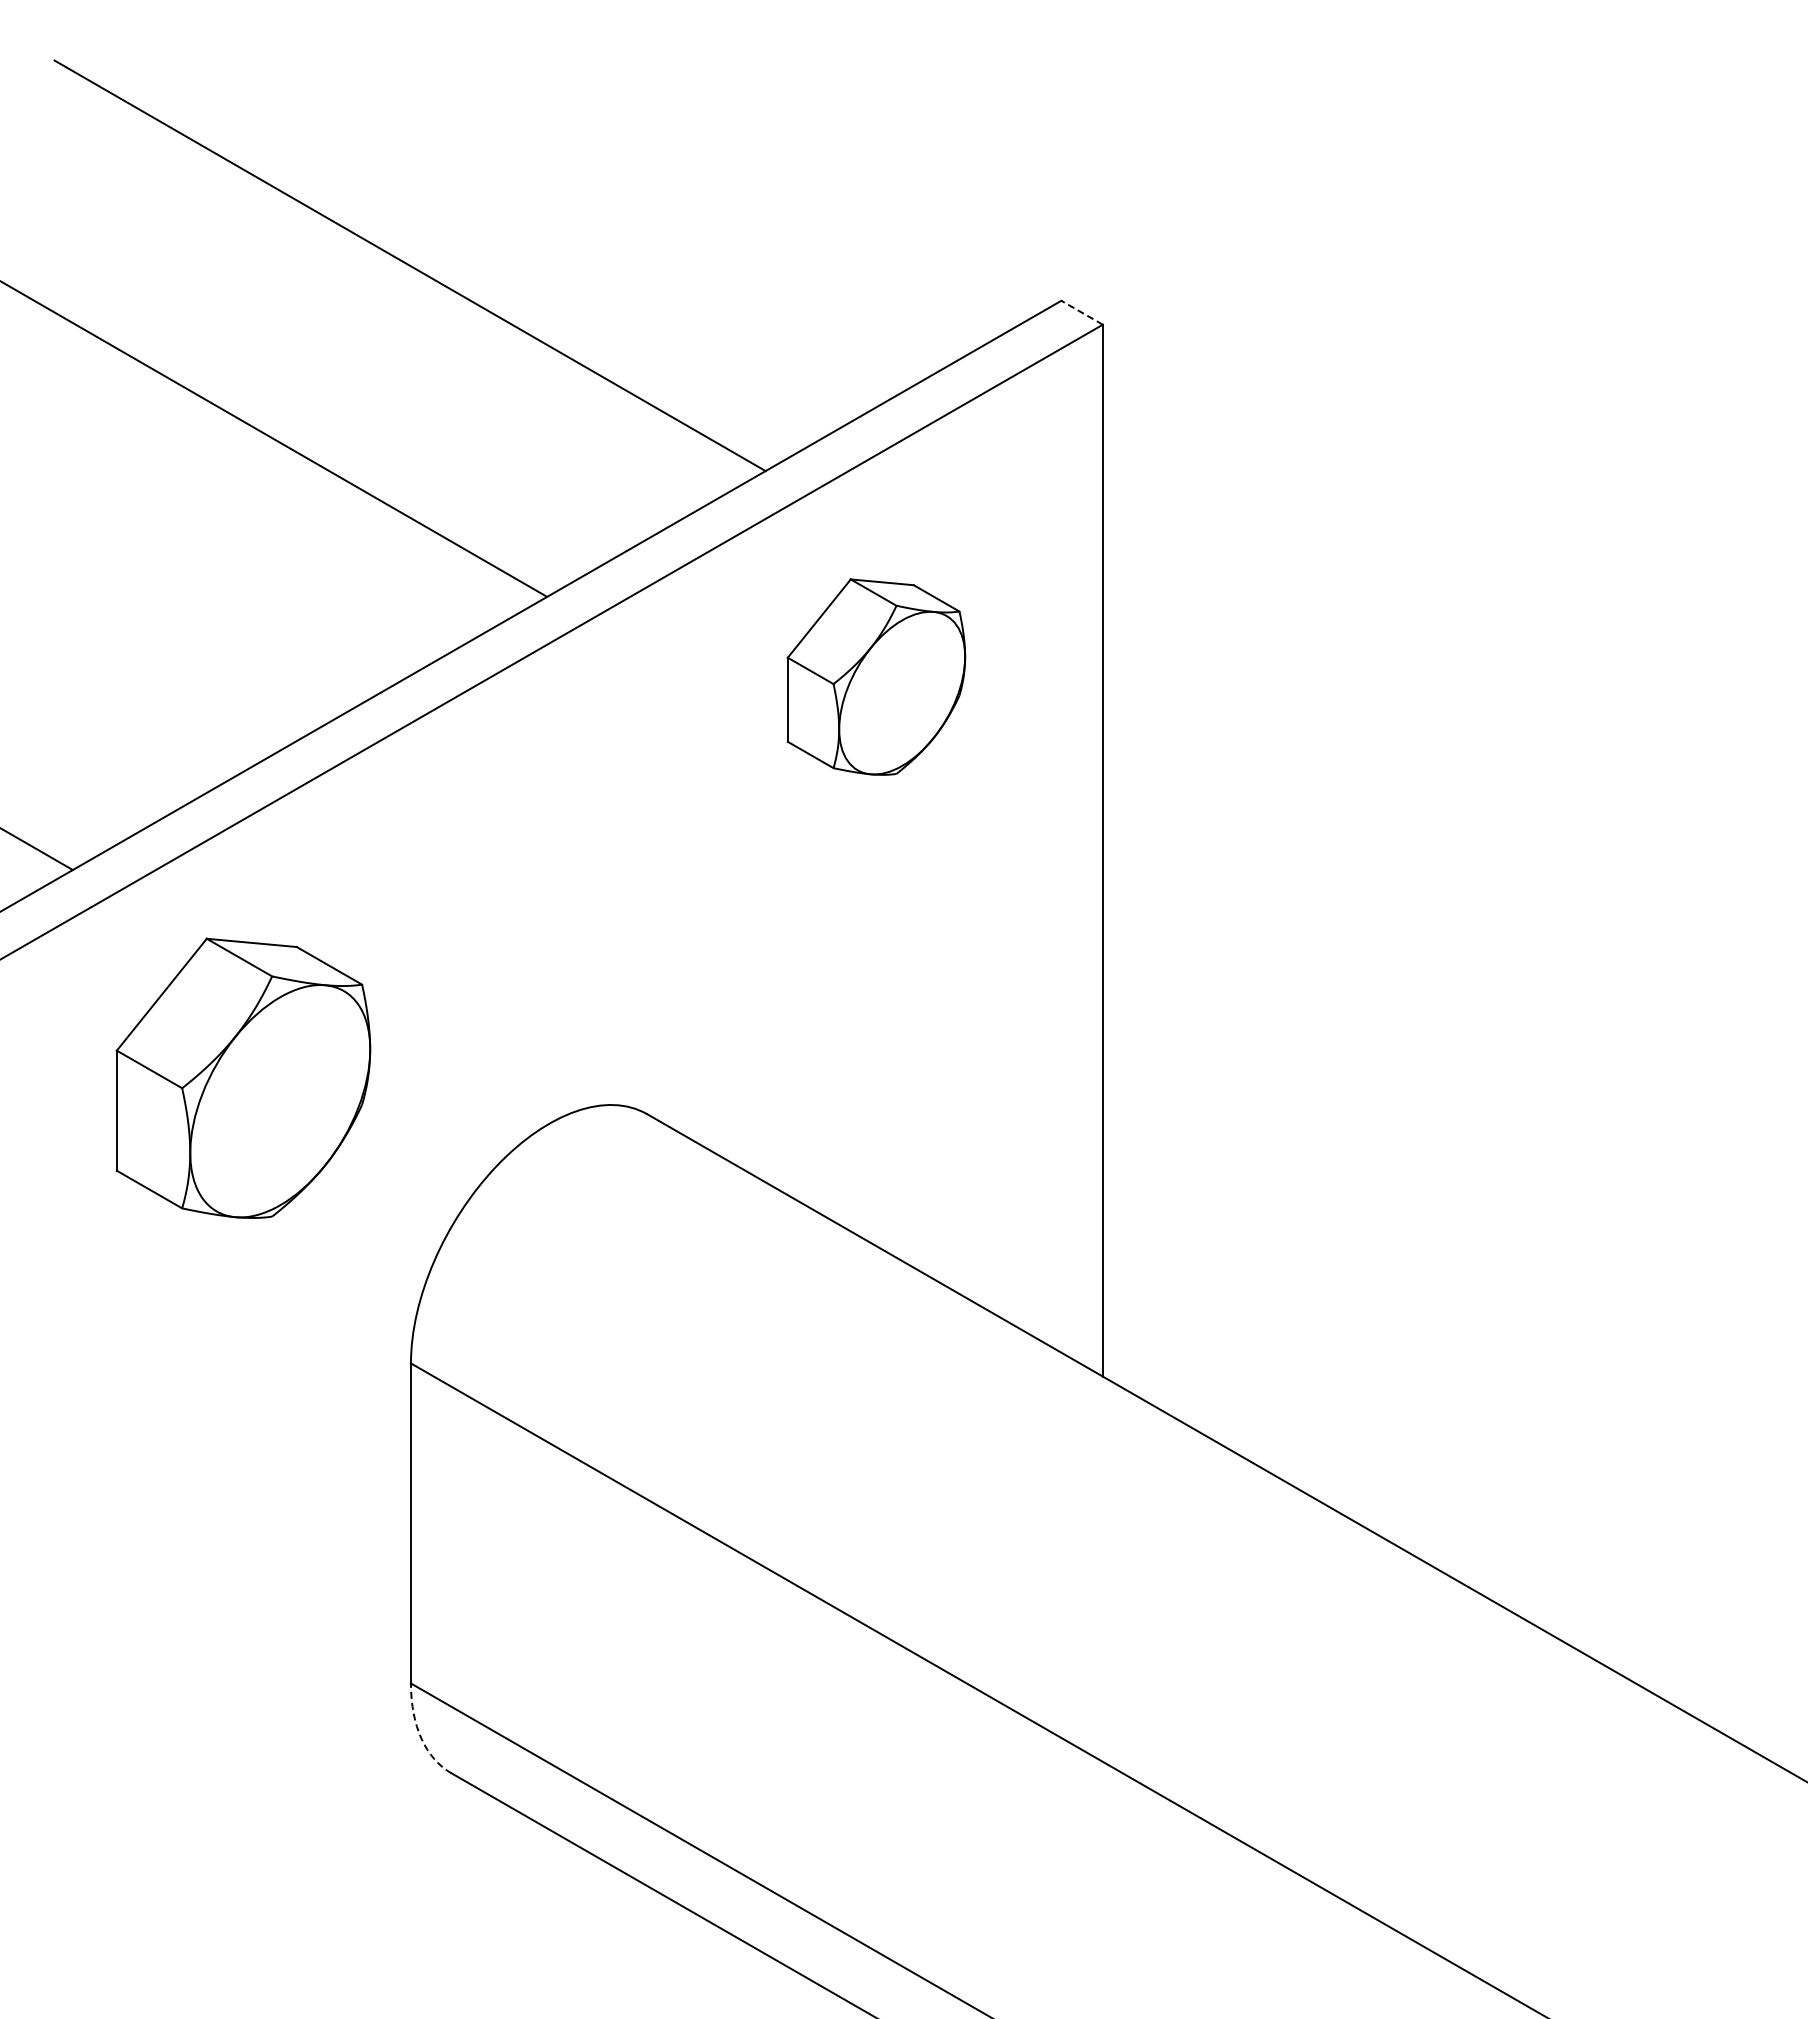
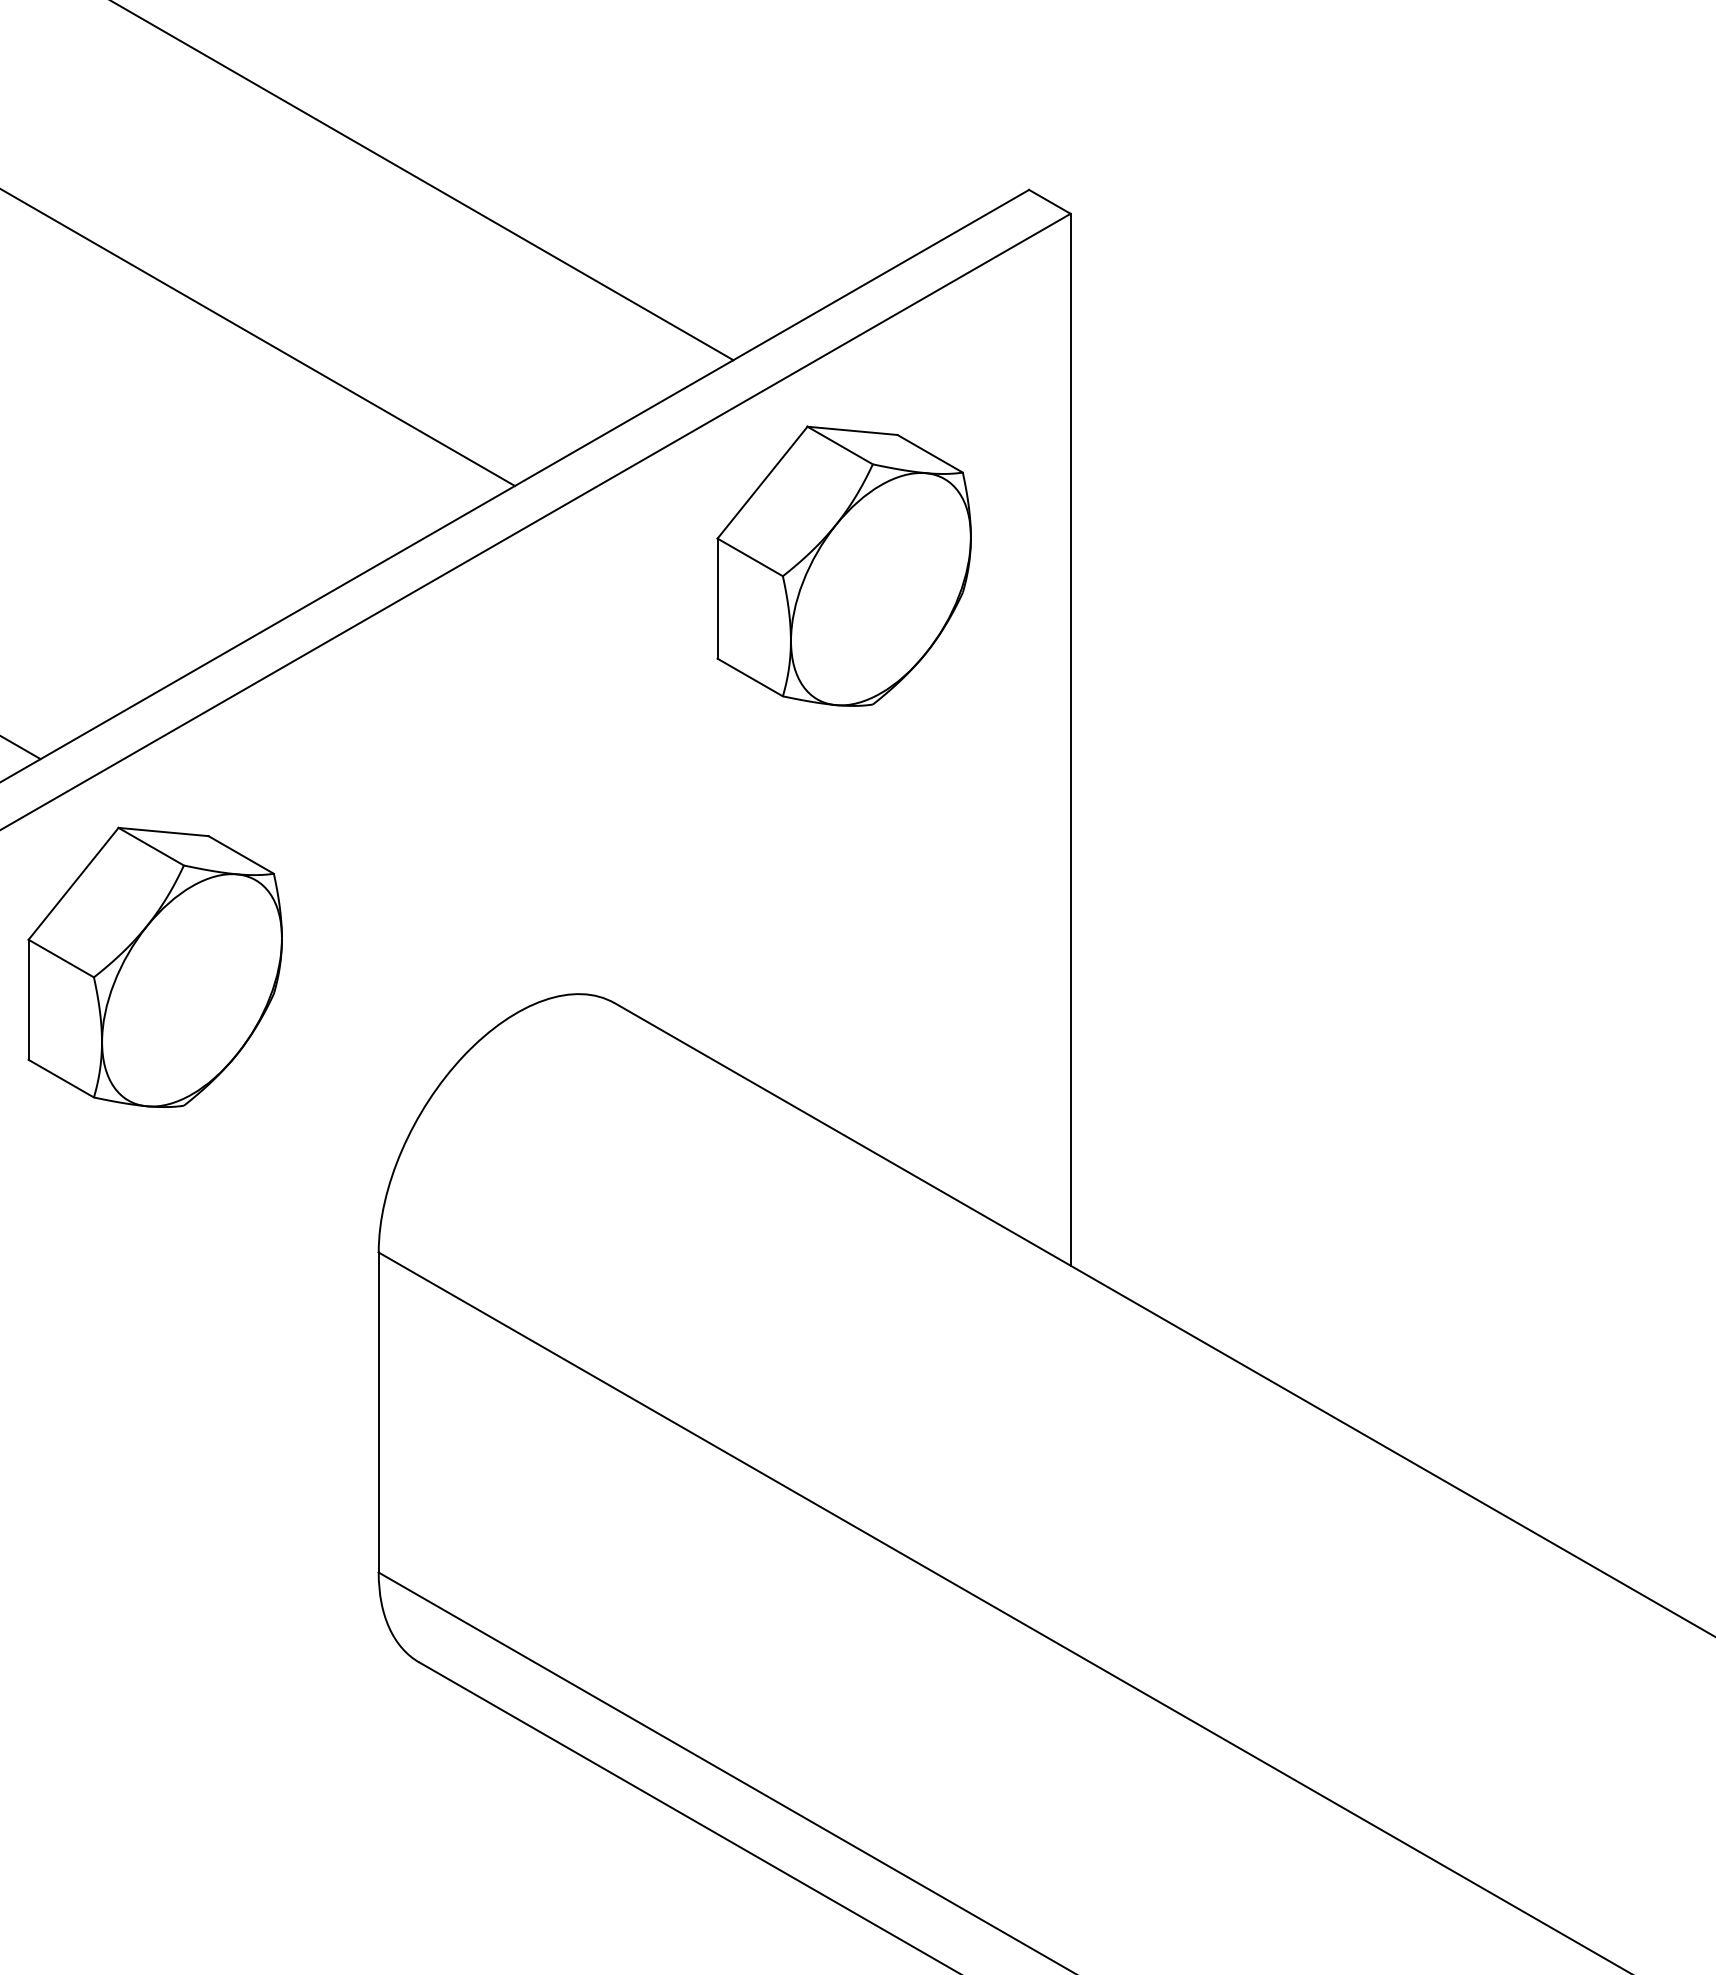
line: (1082, 312) -> (1050, 201), dashed -> solid
part: (876, 676) -> (844, 565), size x1.43
part: (243, 1077) -> (155, 966), moved
arc: (419, 1734) -> (387, 1623), dashed -> solid

